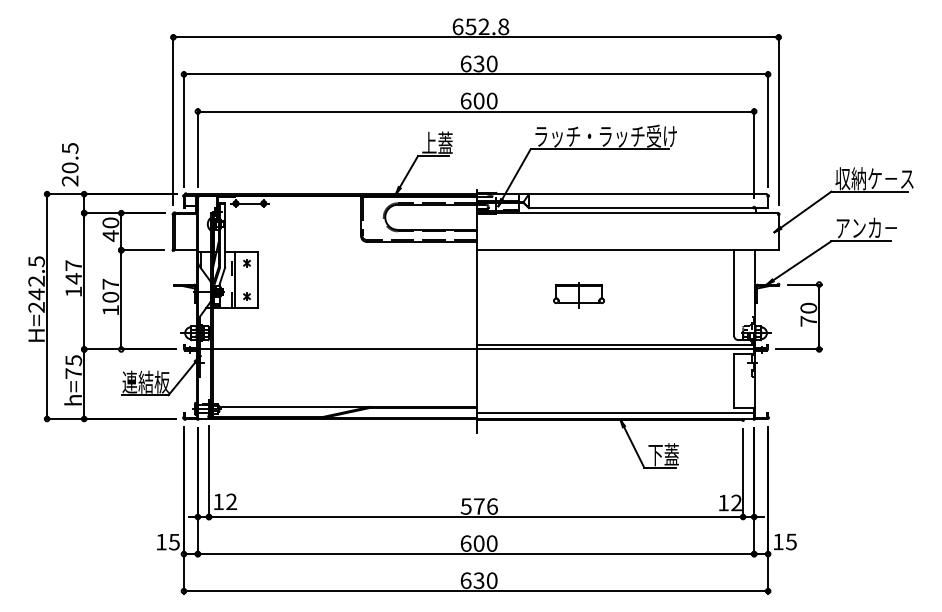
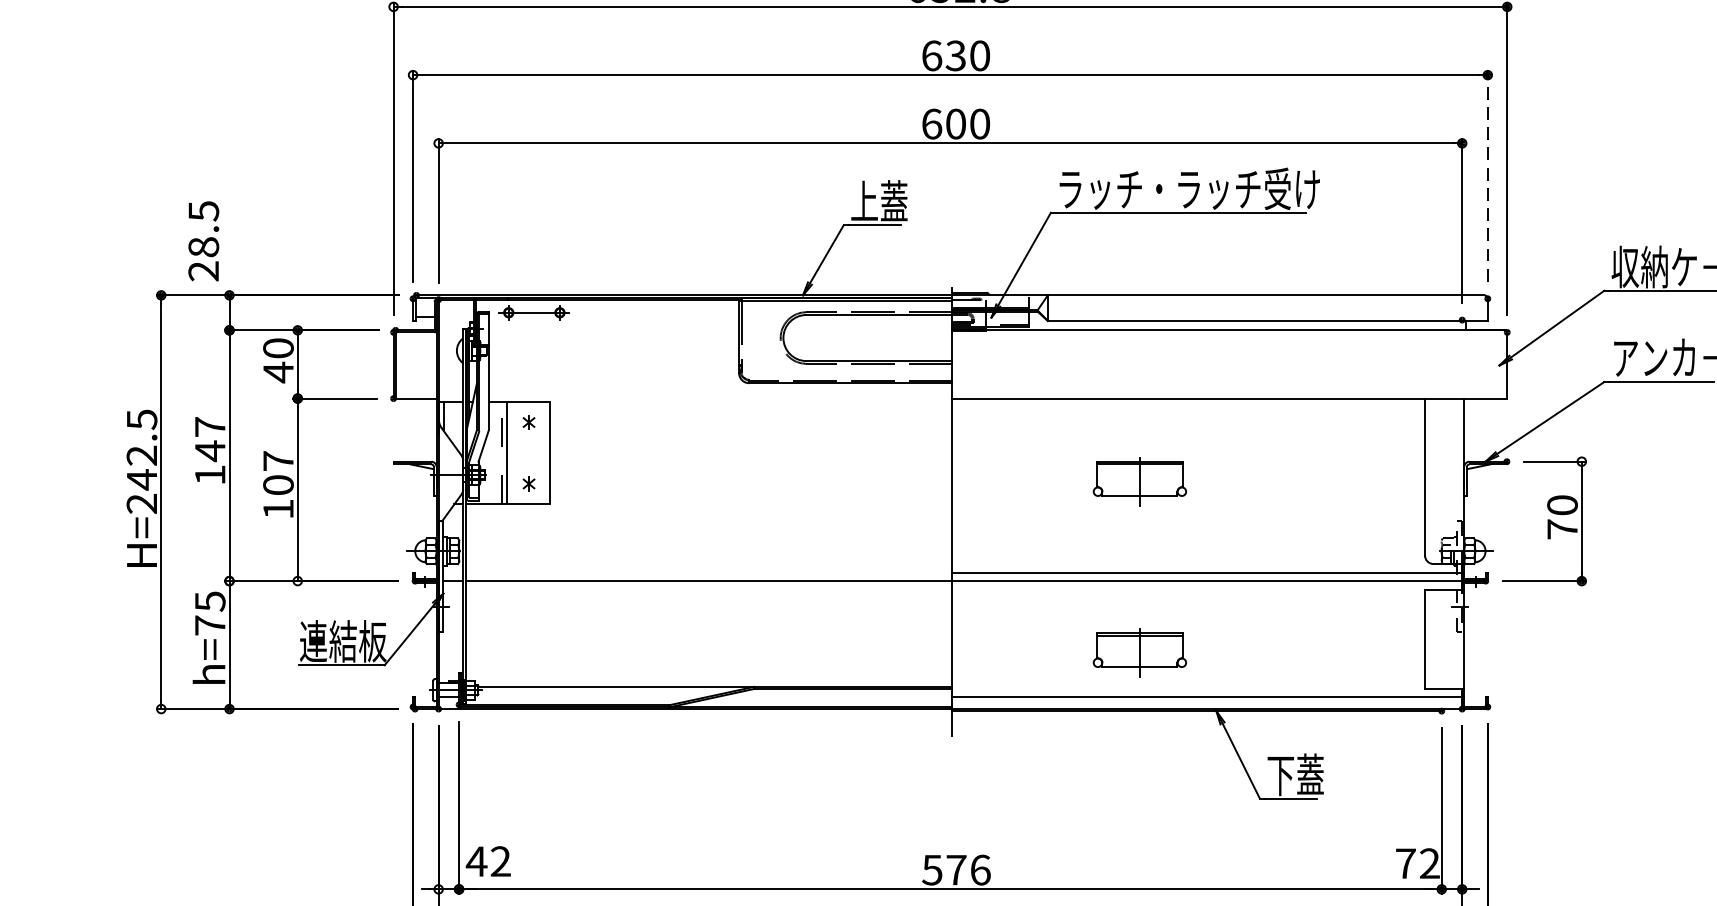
line: (768, 128) -> (1488, 174), solid -> dashed
text: (70, 167) -> (204, 246), 20.5 -> 28.5
part: (578, 388) -> (1138, 652), added
text: (218, 501) -> (476, 860), 12 -> 42
text: (723, 503) -> (1405, 864), 12 -> 72

